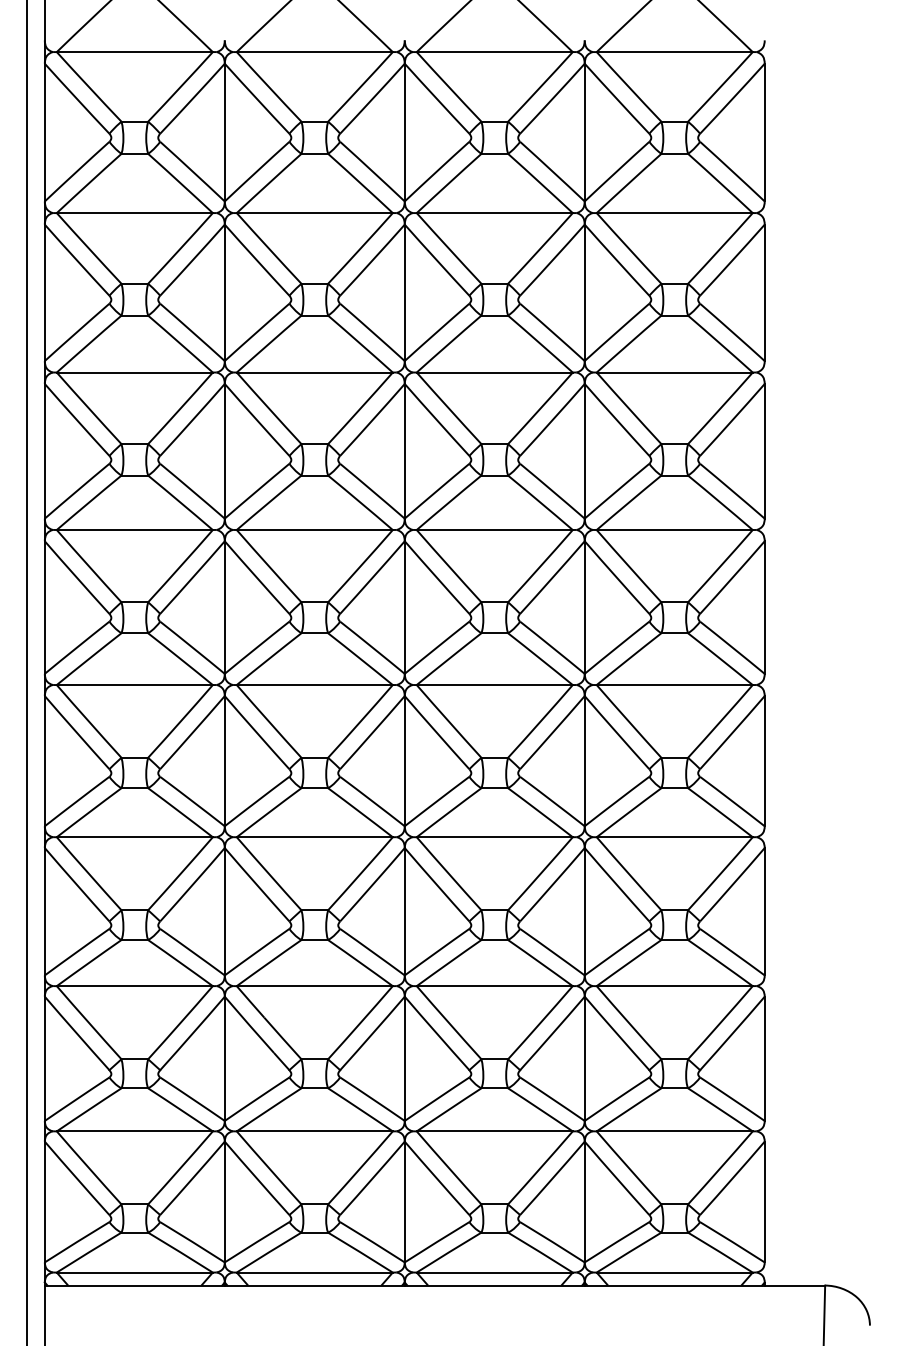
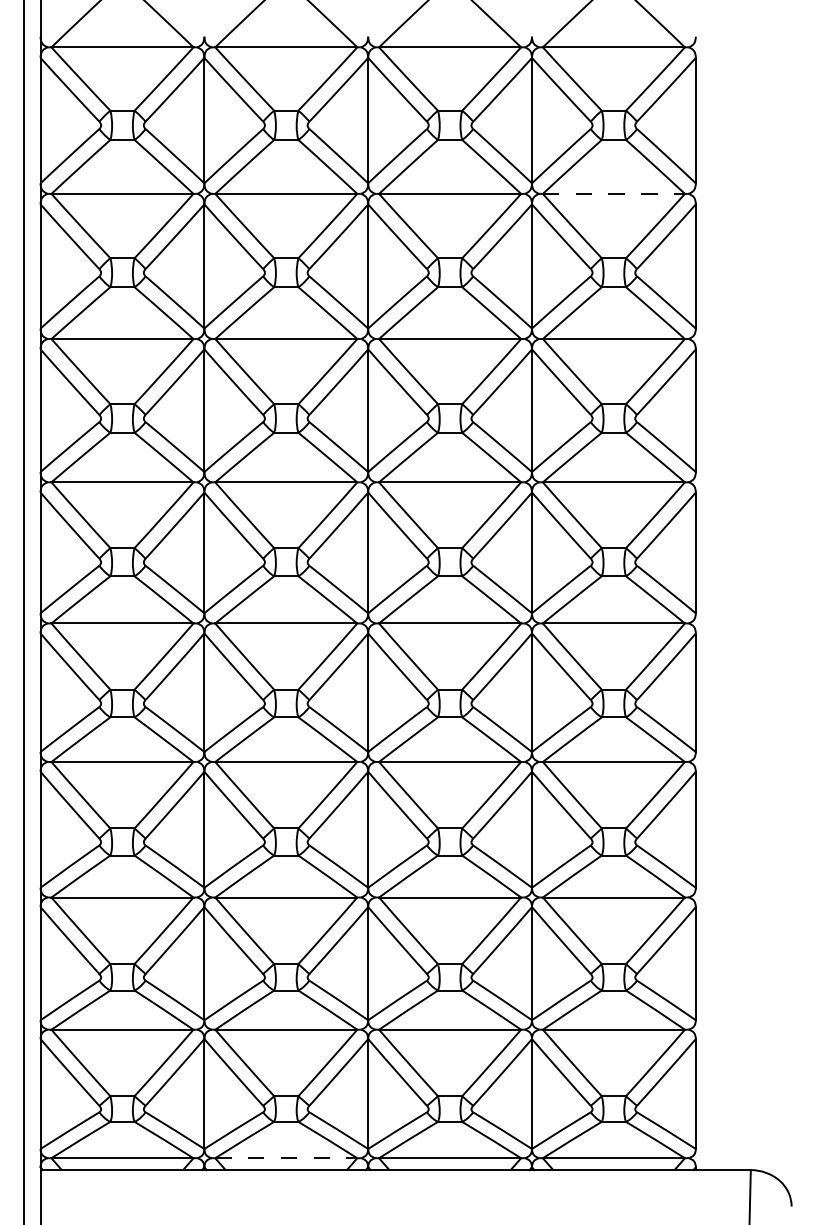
line: (675, 213) -> (614, 194), solid -> dashed
line: (315, 1272) -> (286, 1158), solid -> dashed

